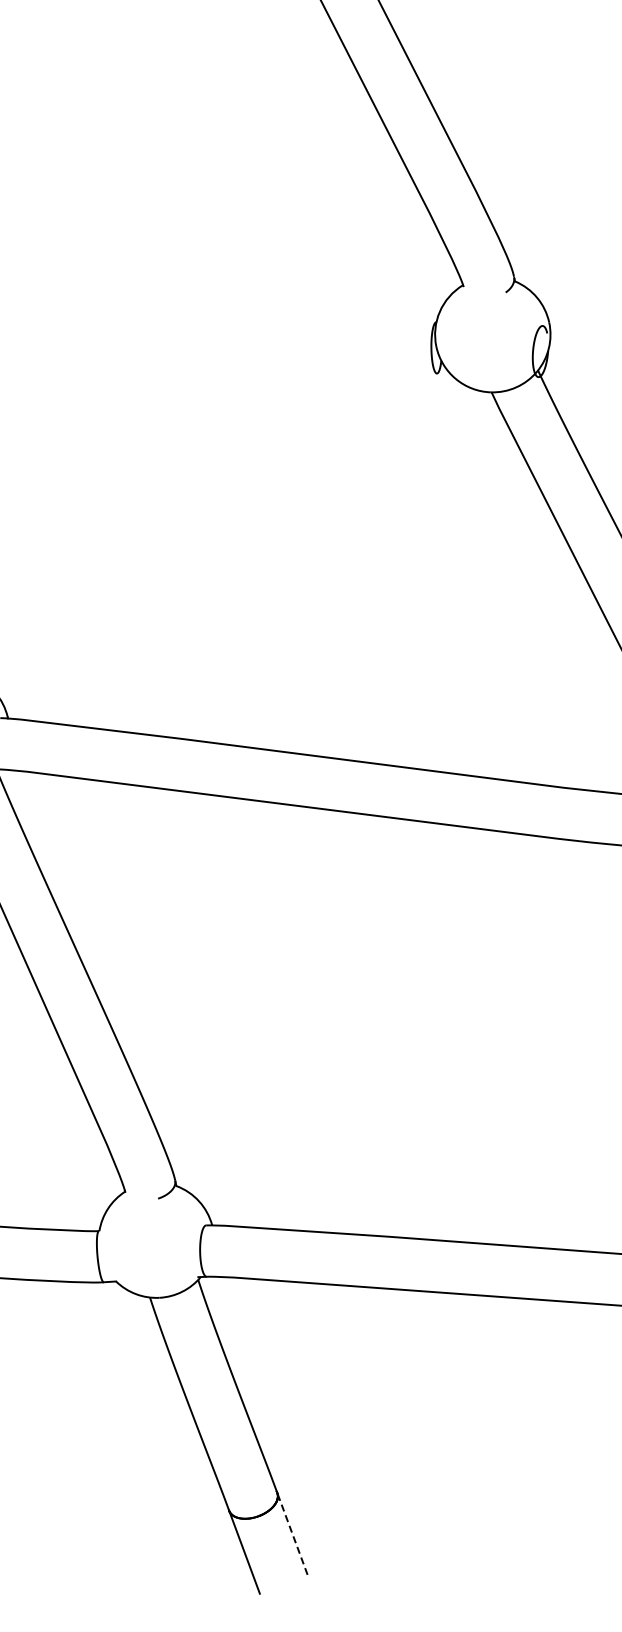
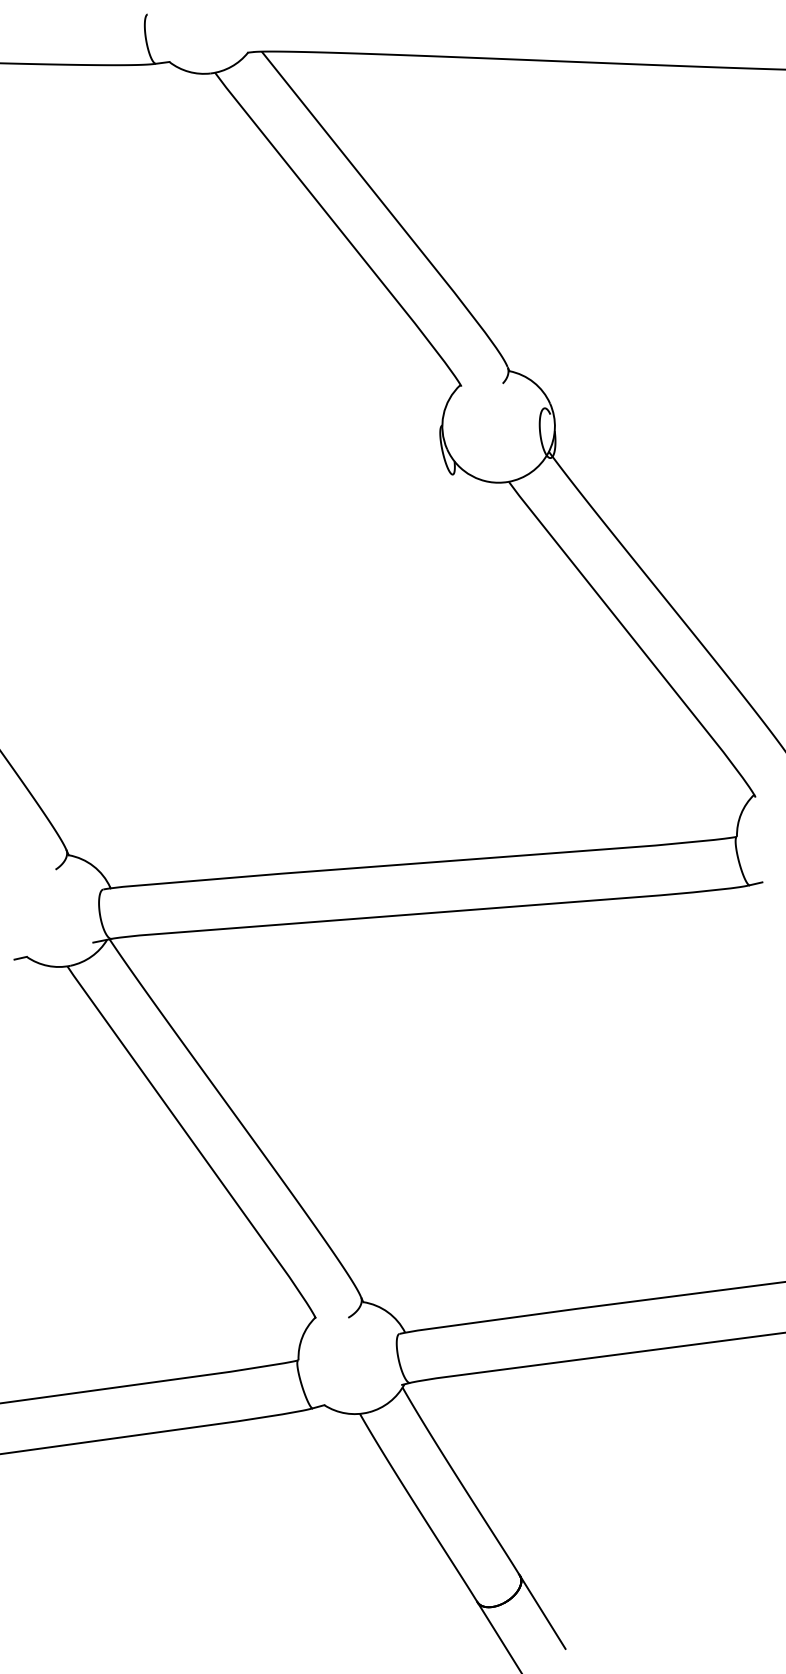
line: (293, 1534) -> (543, 1612), dashed -> solid

